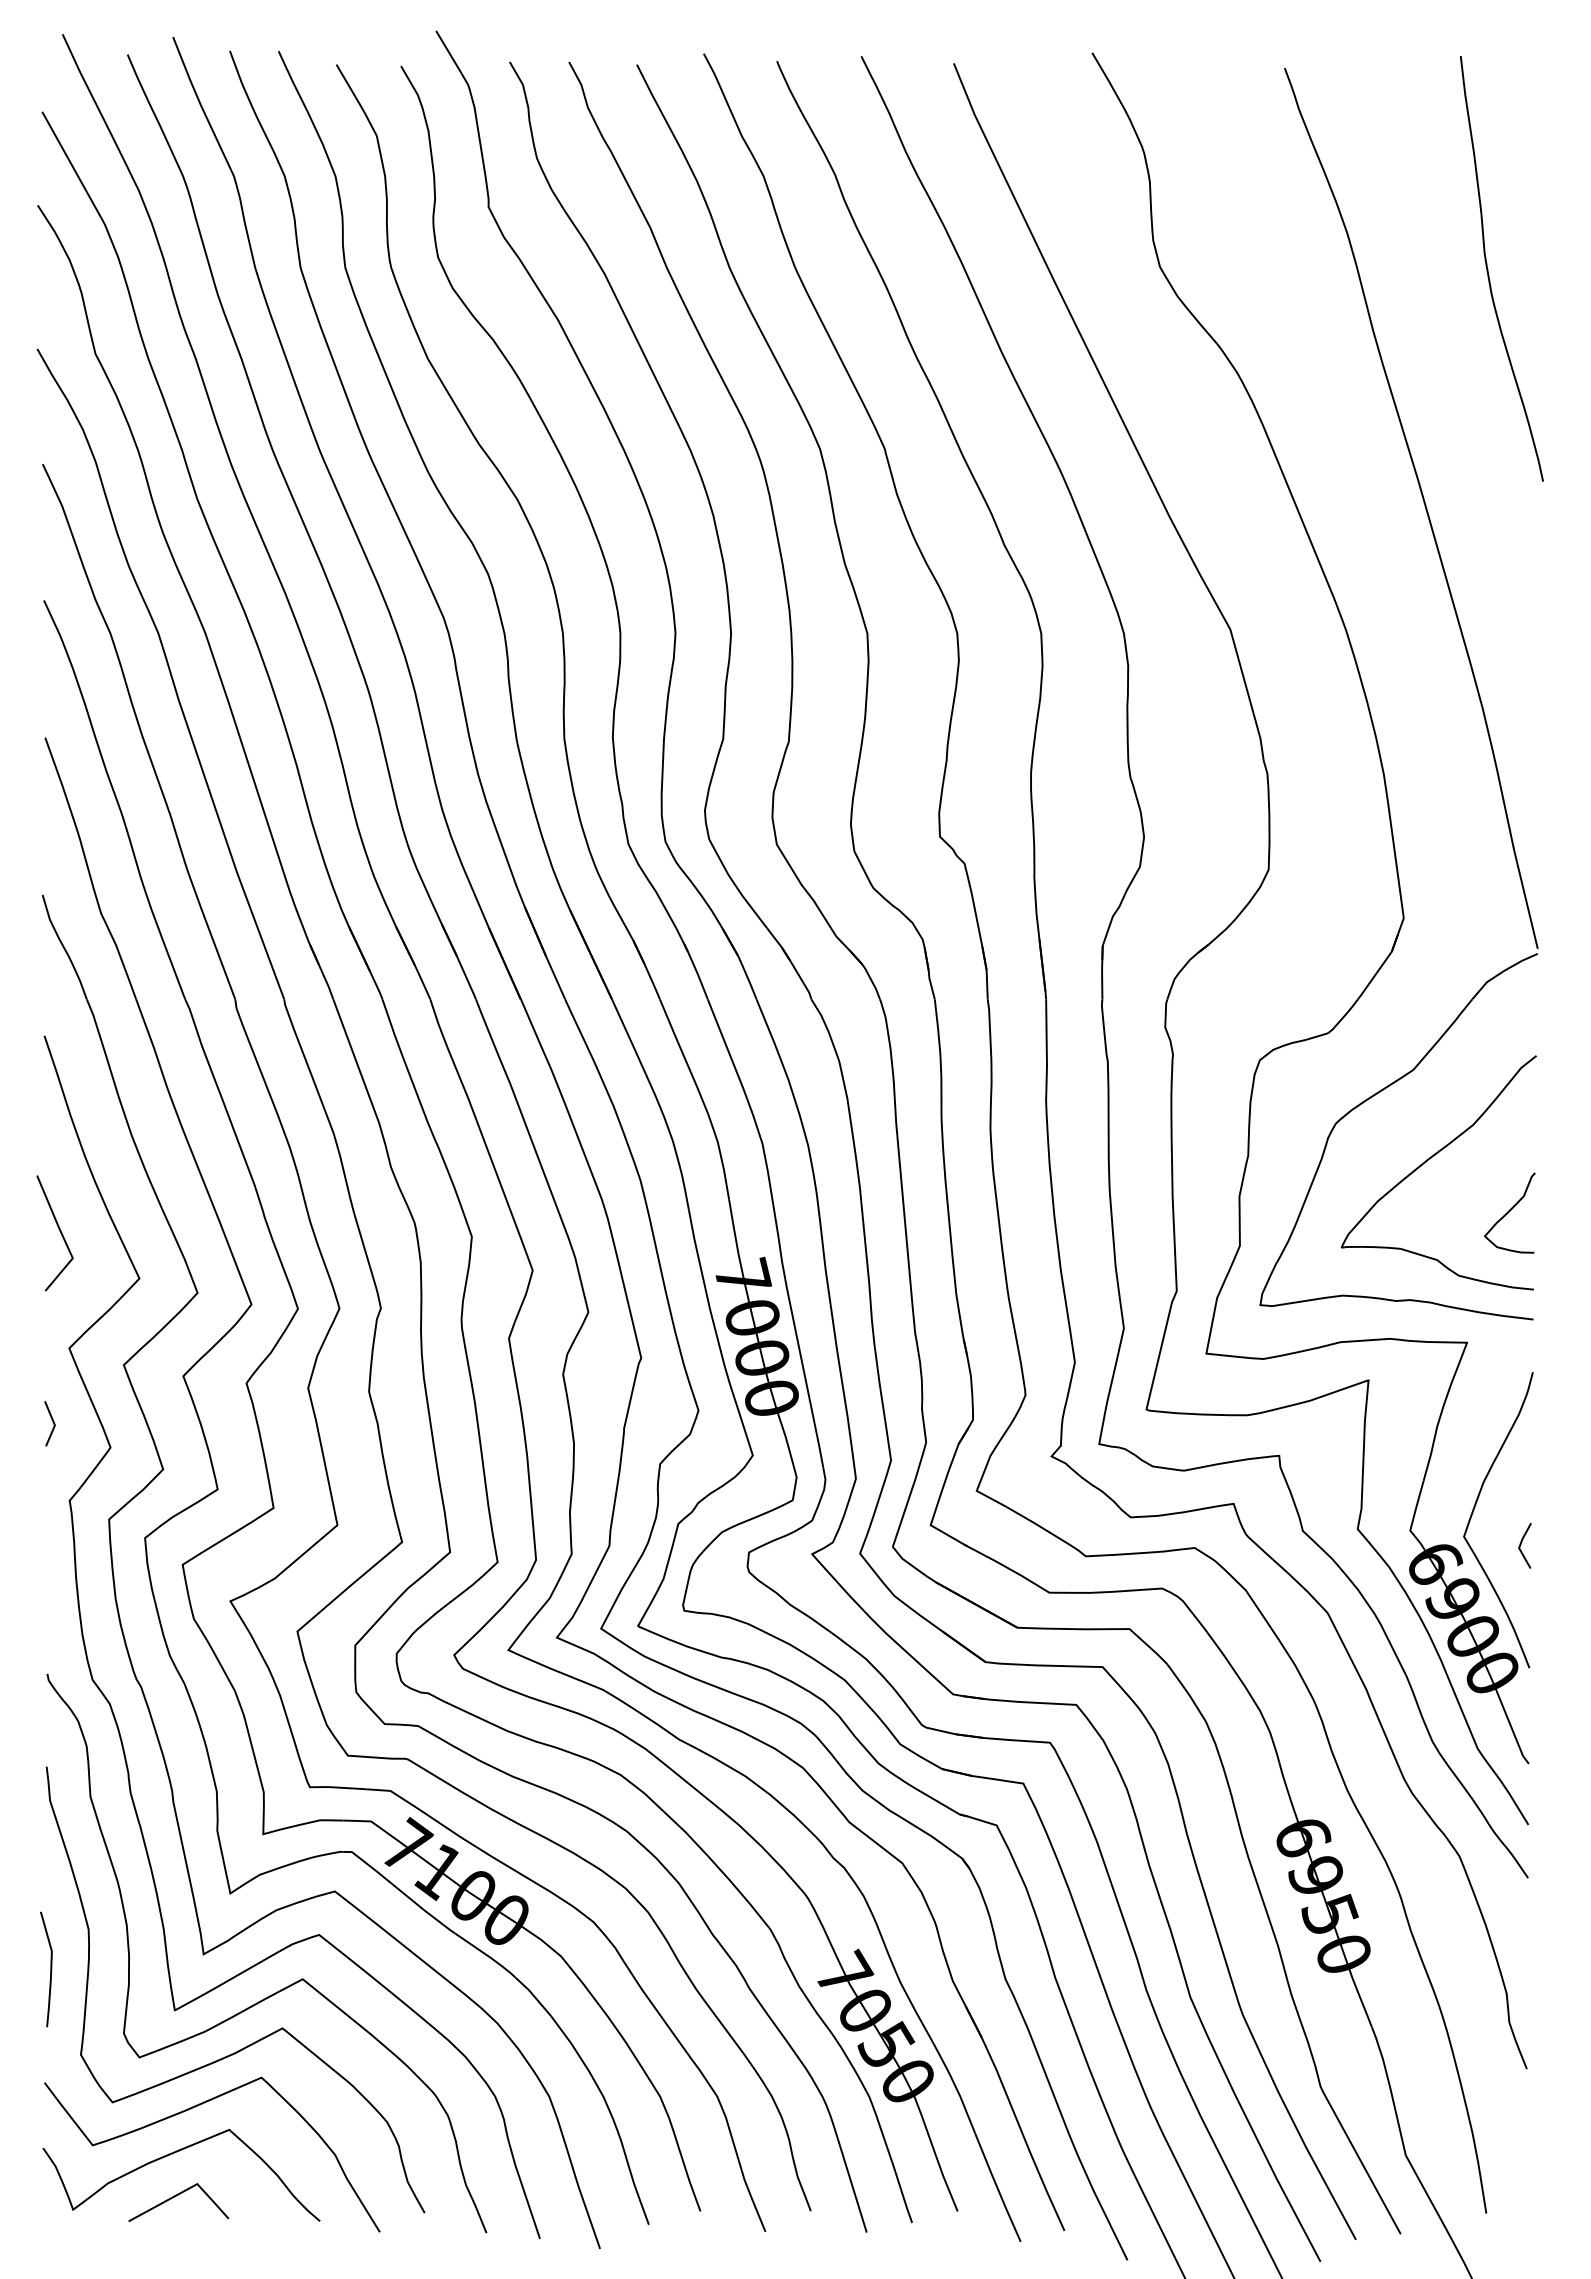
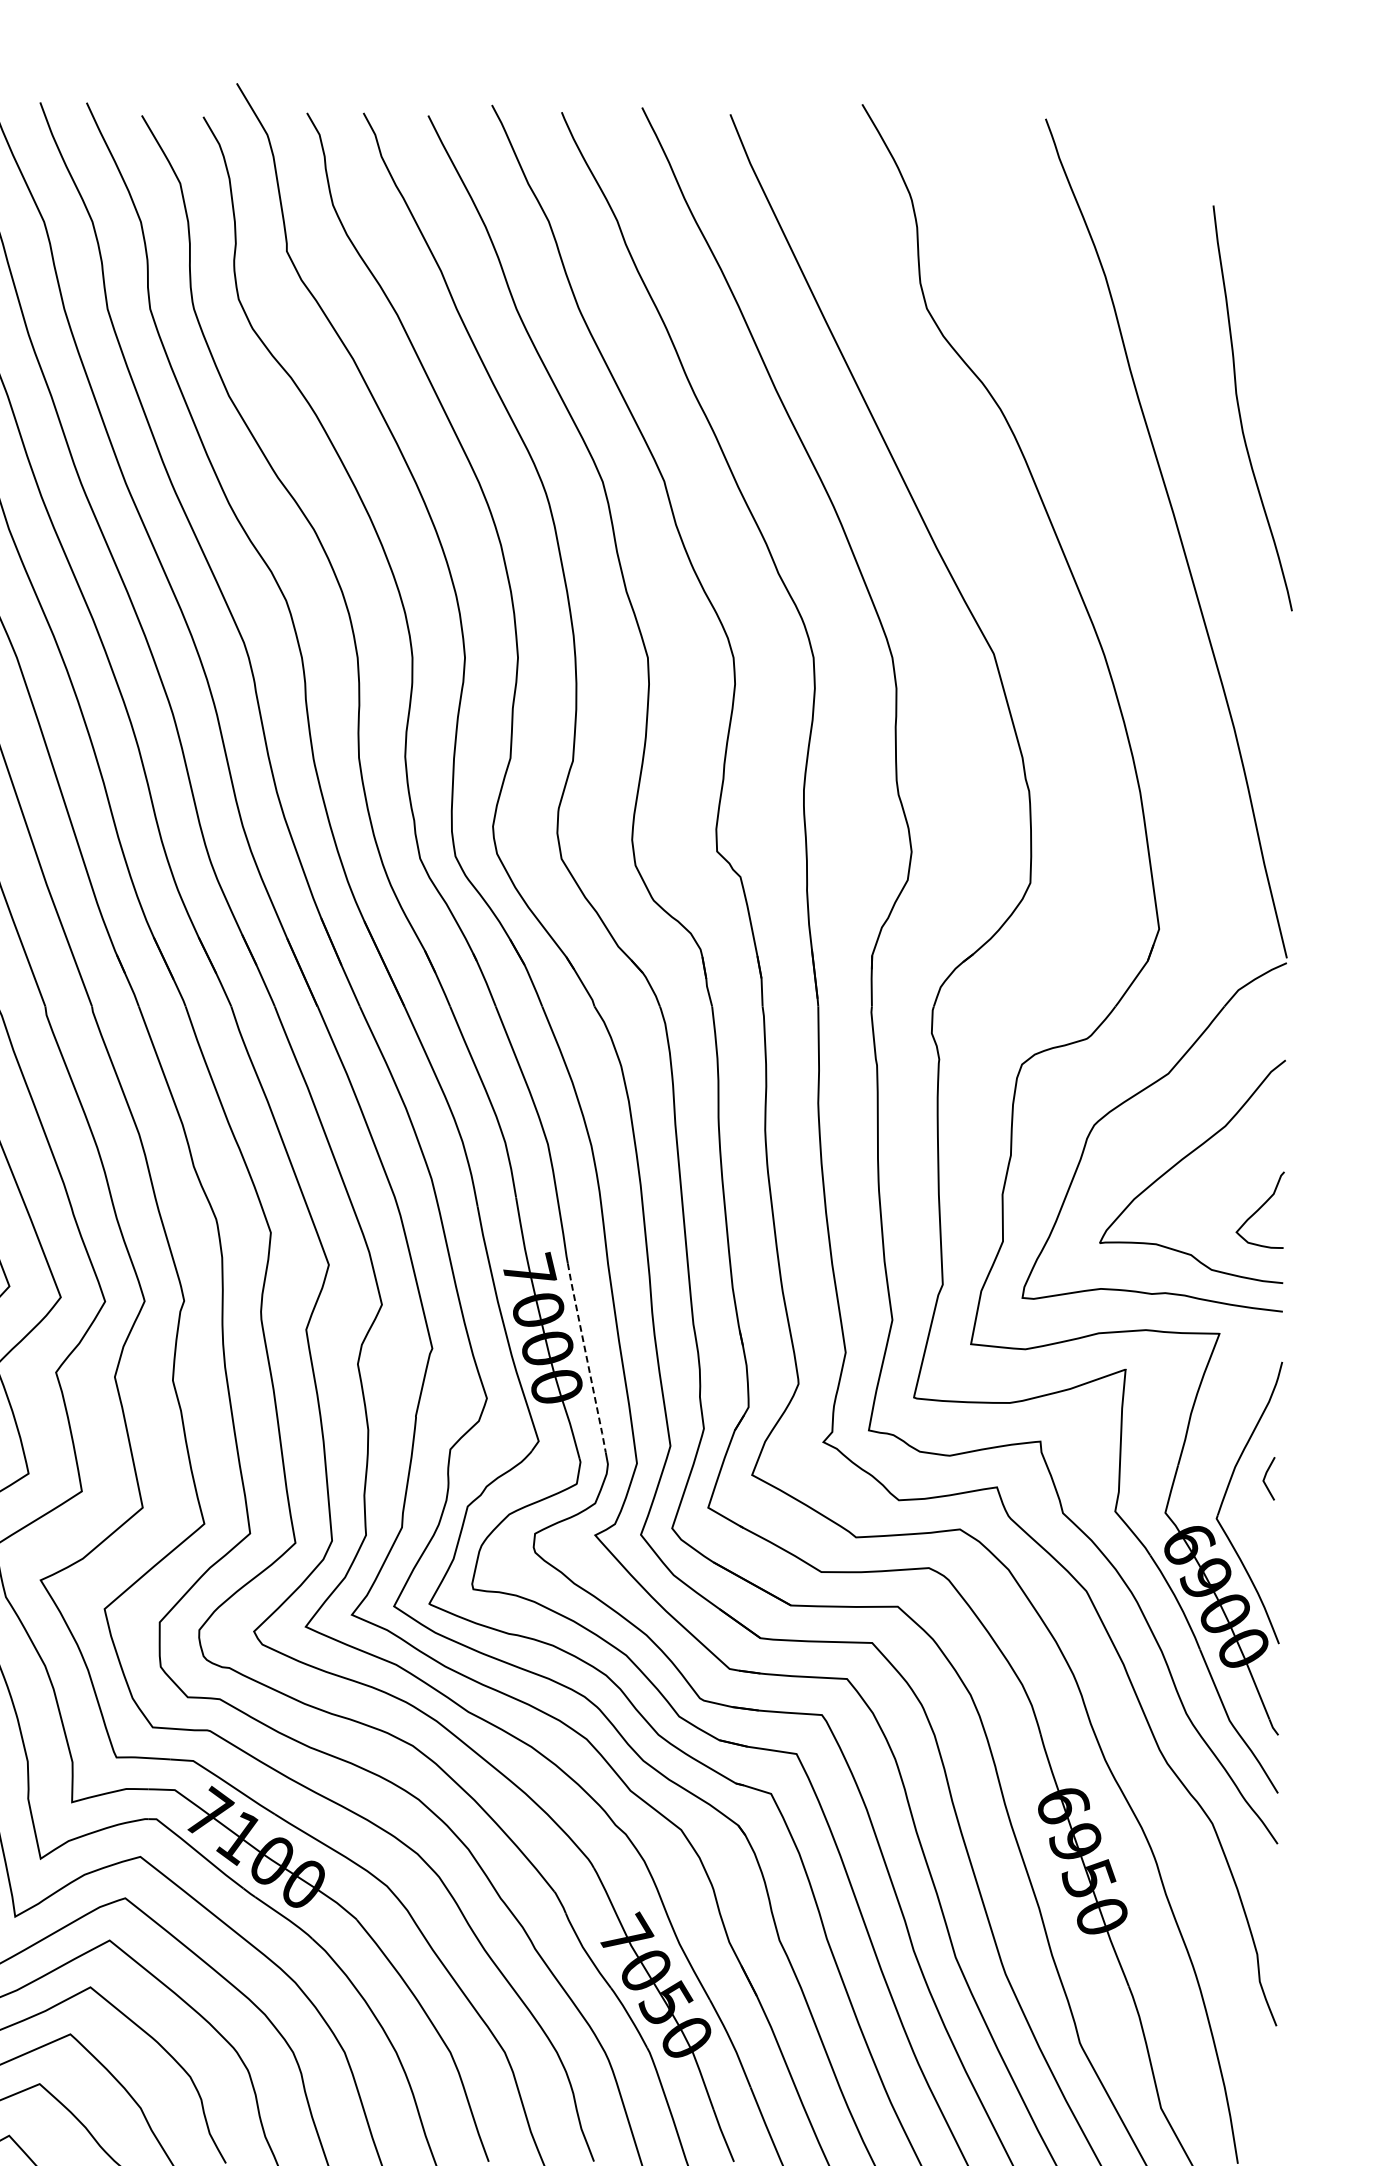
curve: (1488, 269) -> (1239, 408), moved
line: (803, 1368) -> (587, 1358), solid -> dashed
curve: (1521, 1544) -> (1265, 1477), moved

